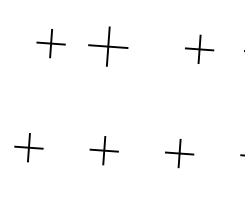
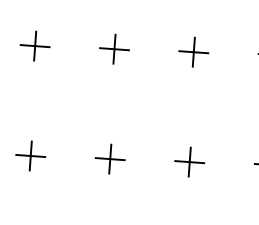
part: (50, 43) -> (34, 45), moved
part: (108, 45) -> (114, 48), size x0.71
part: (199, 48) -> (193, 51), moved

